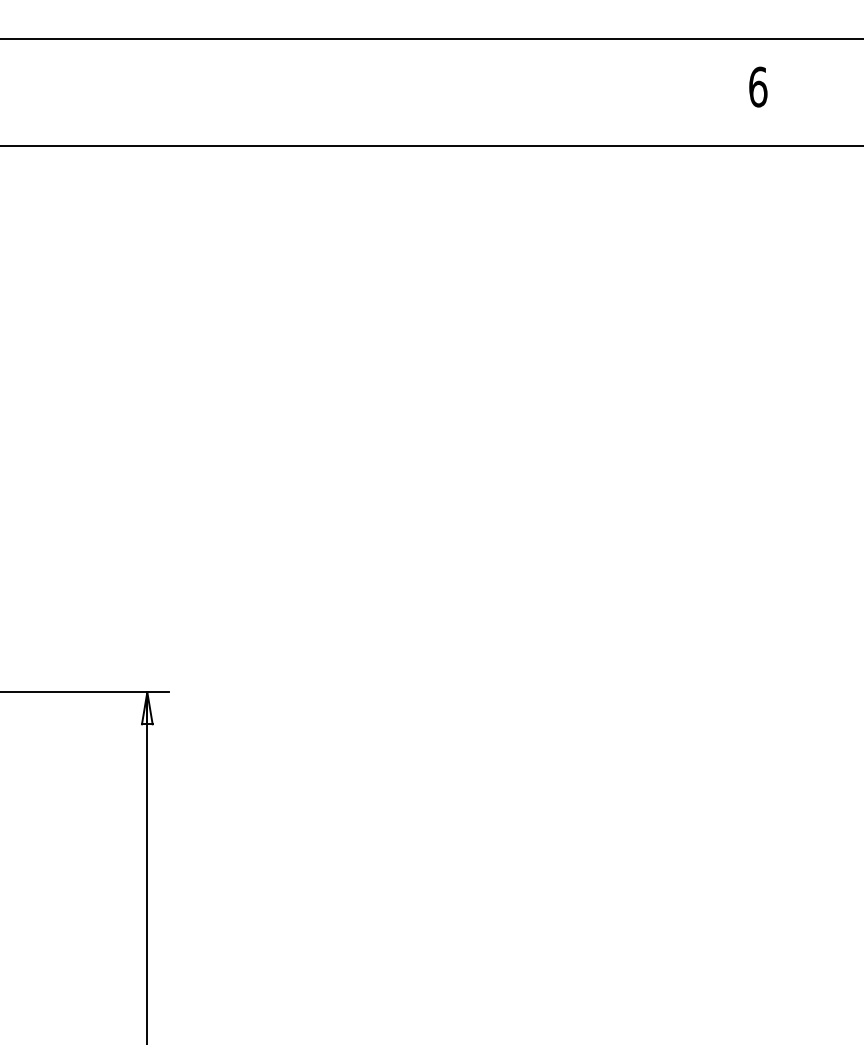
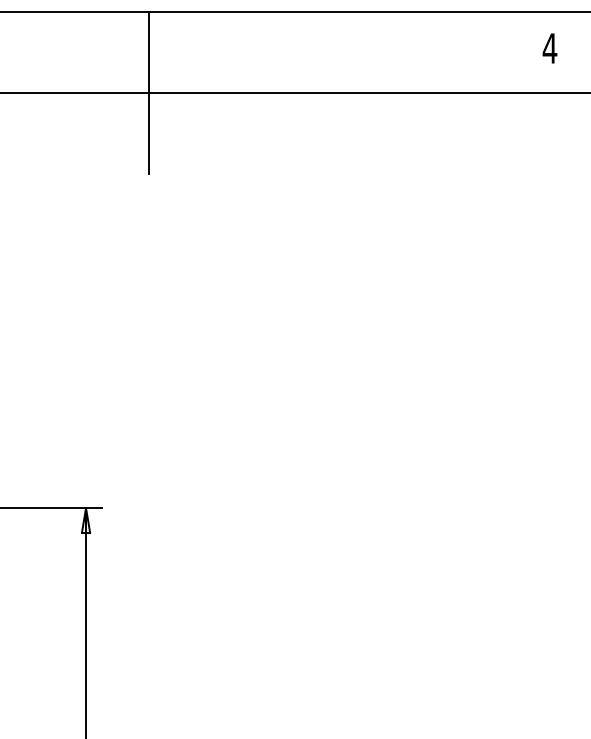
text: (757, 86) -> (549, 48), 6 -> 4
line: (230, 145) -> (149, 92), added

